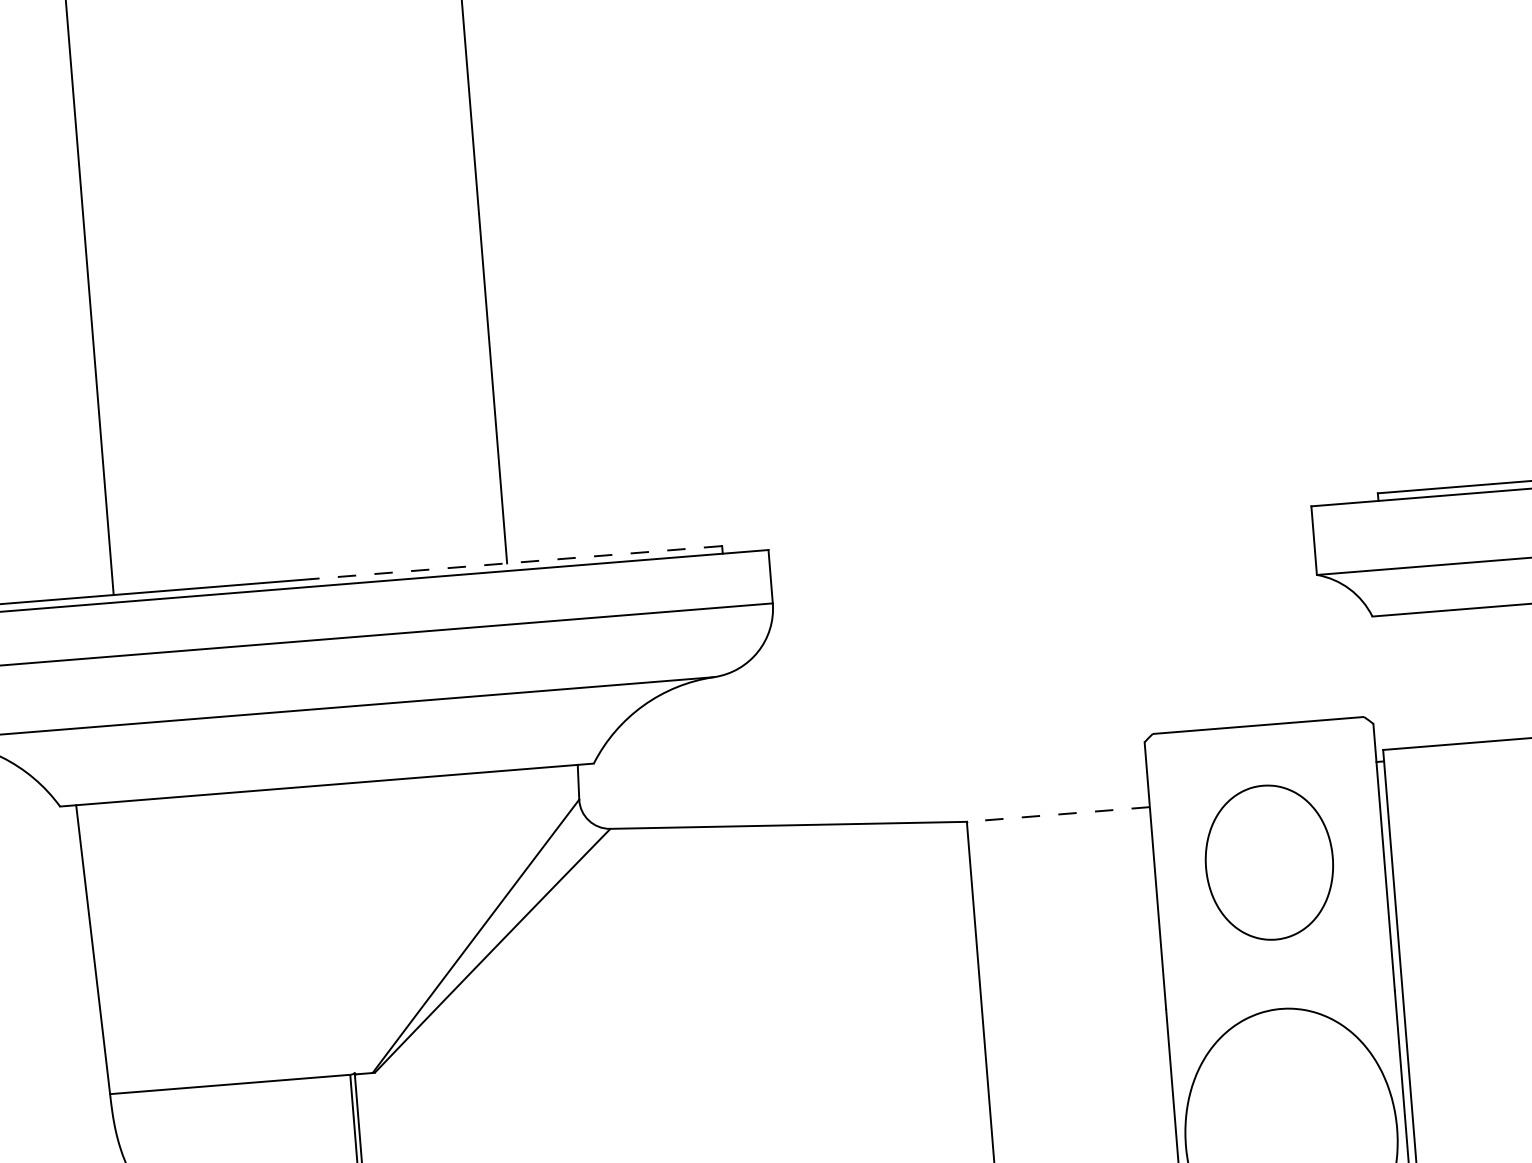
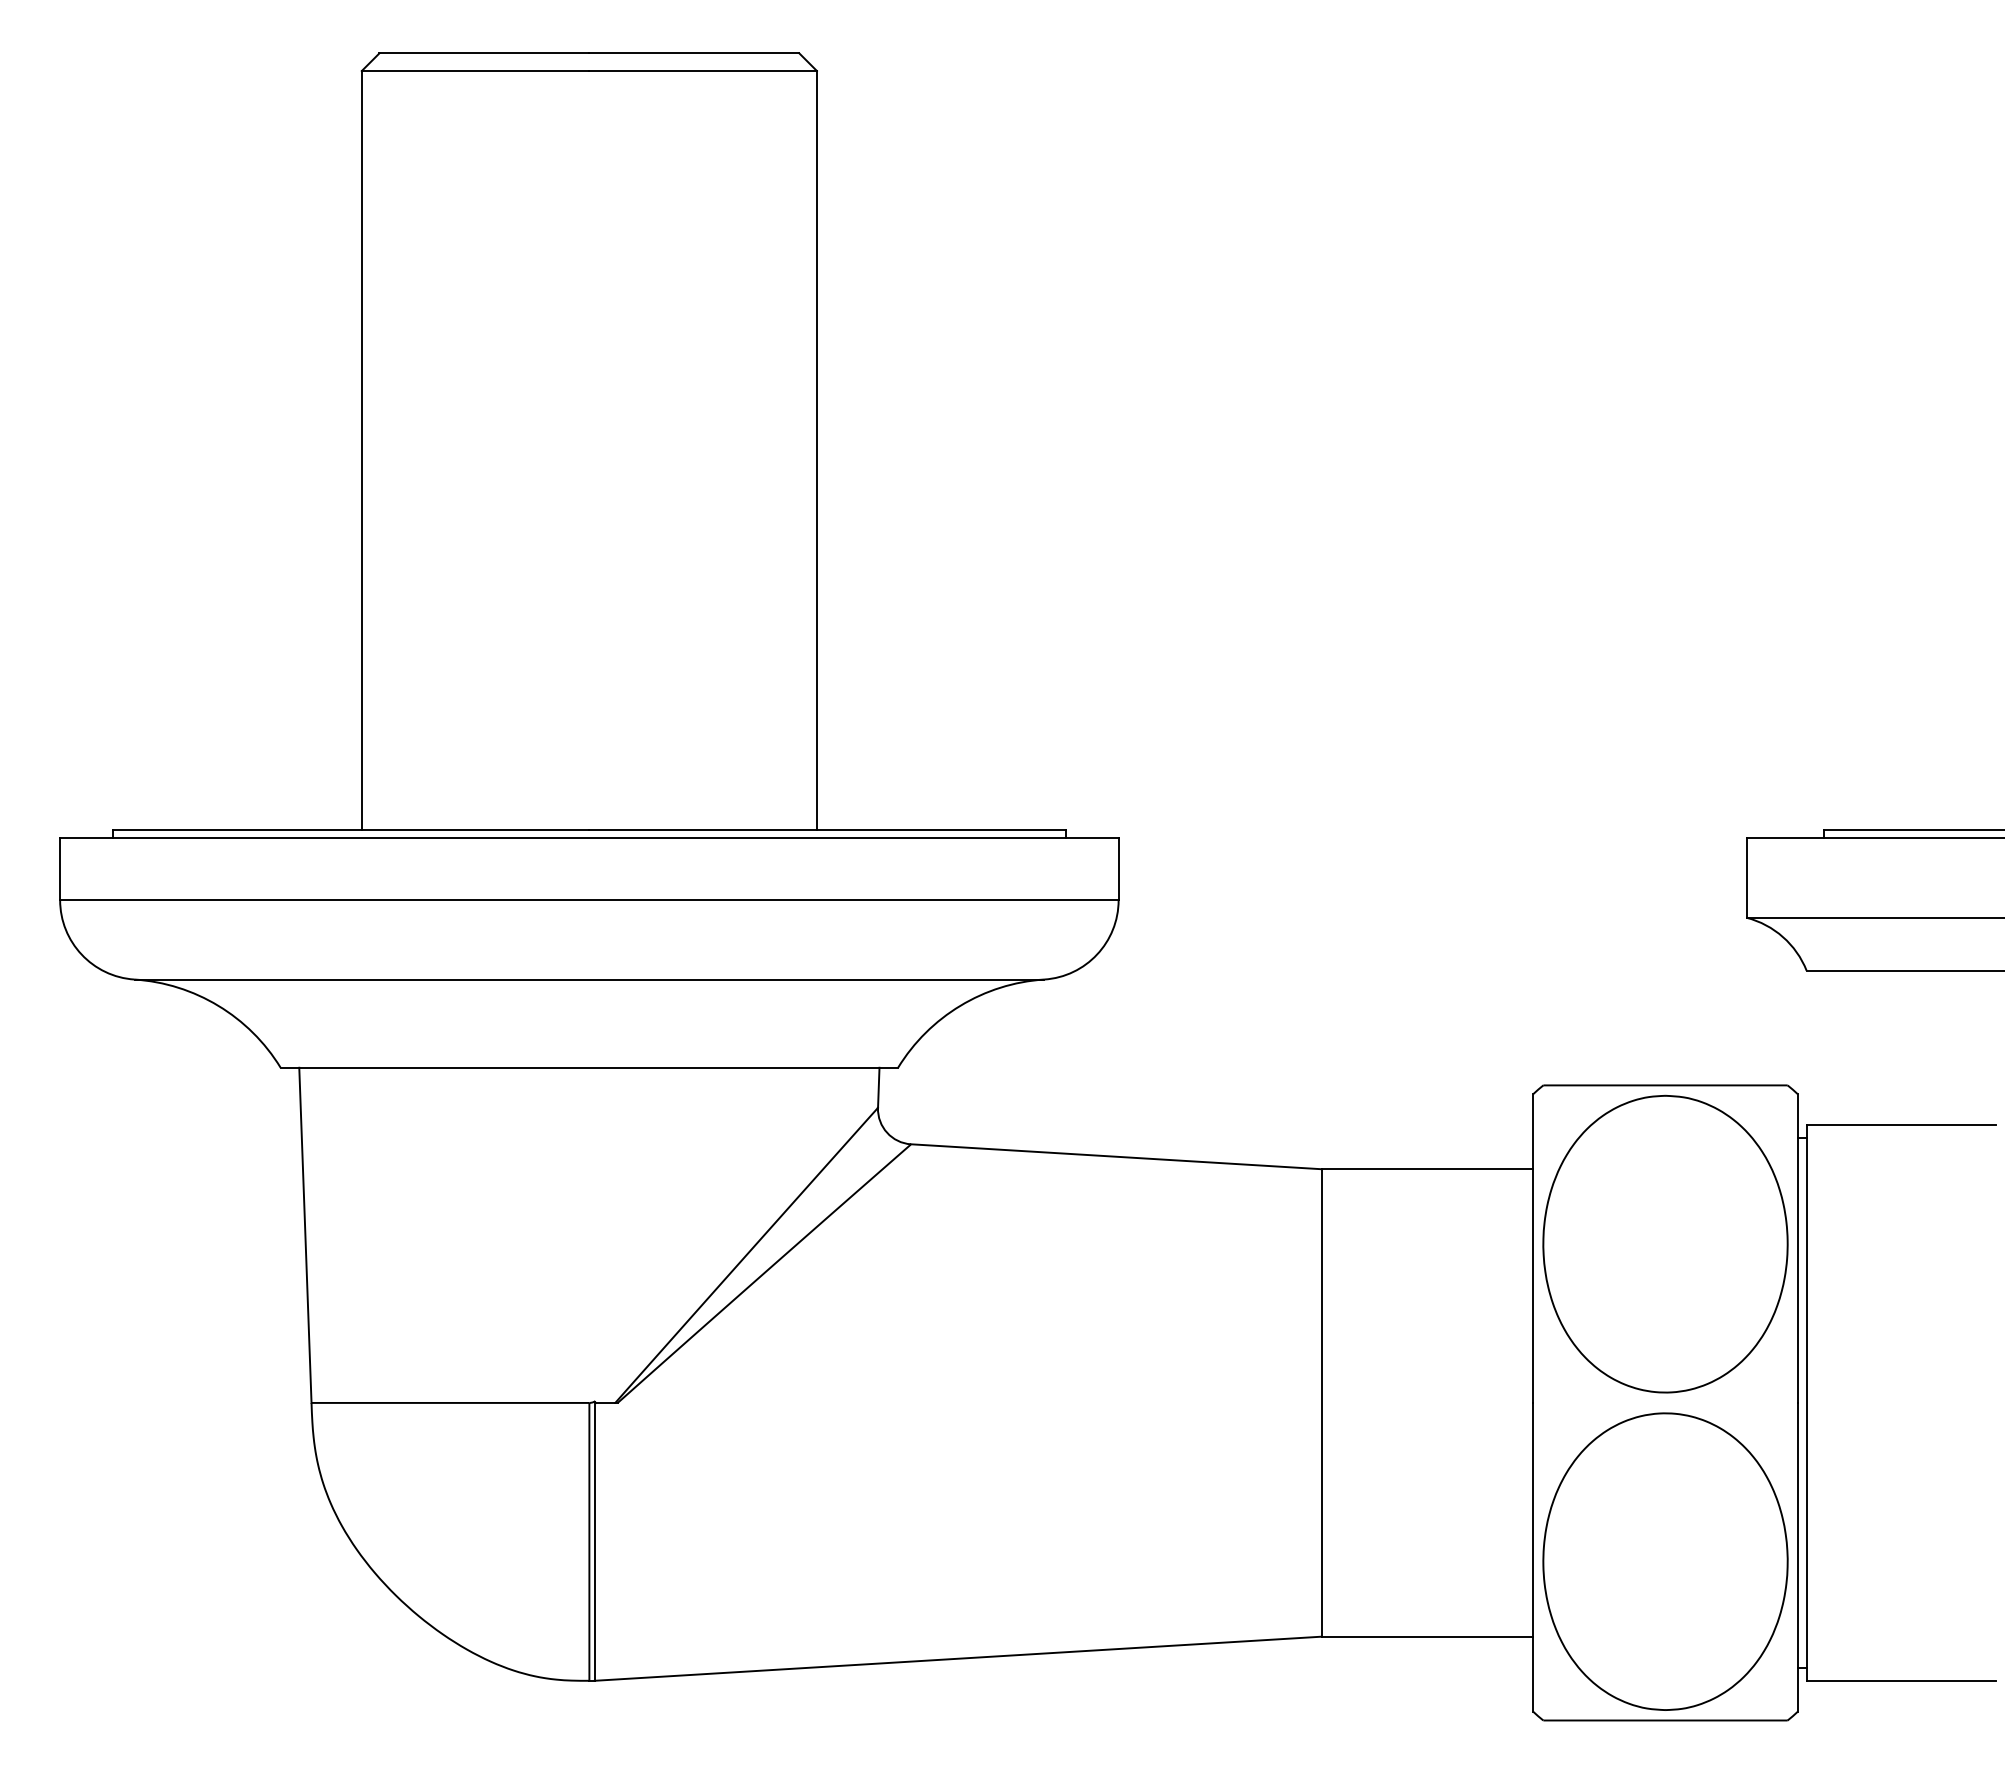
line: (516, 562) -> (827, 829), dashed -> solid
line: (1058, 814) -> (1427, 1169), dashed -> solid
part: (1269, 862) -> (1665, 1243), size x1.67

